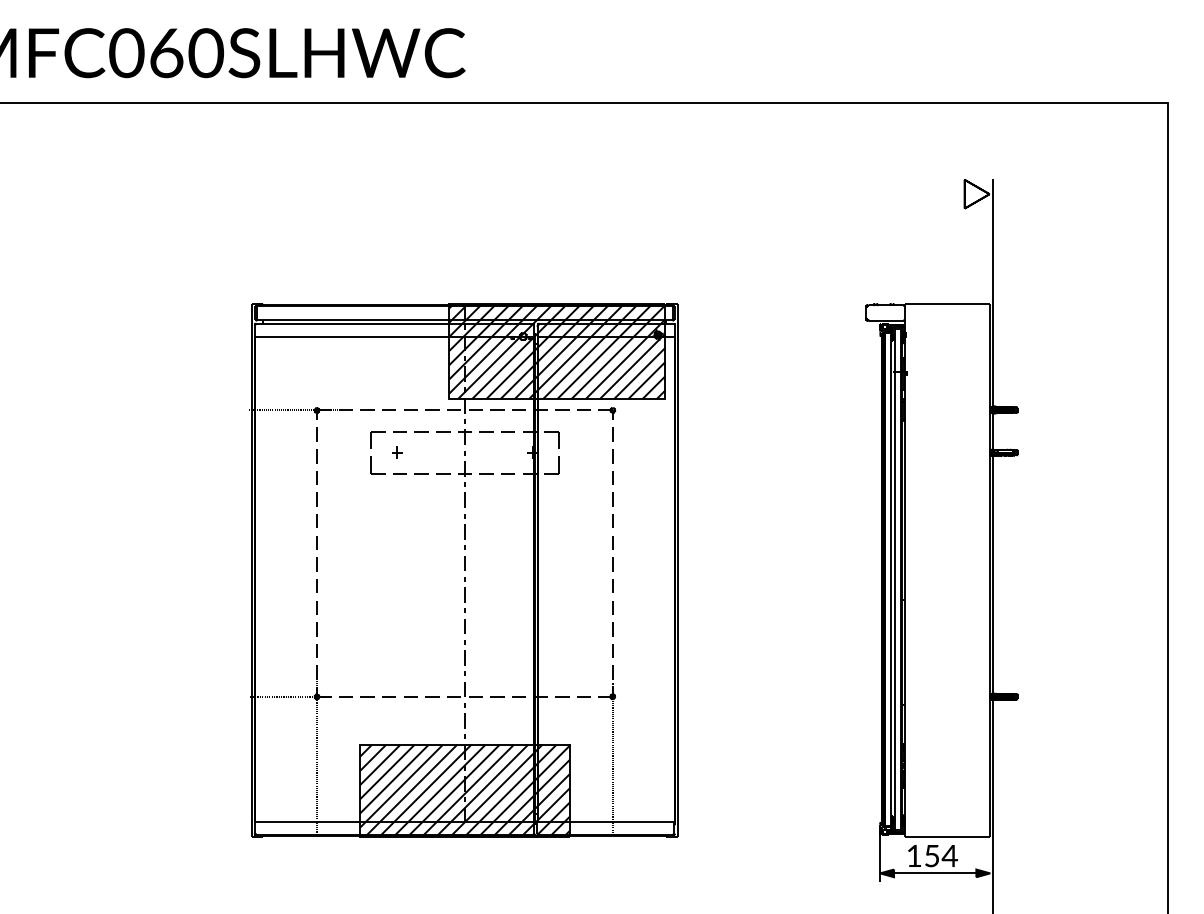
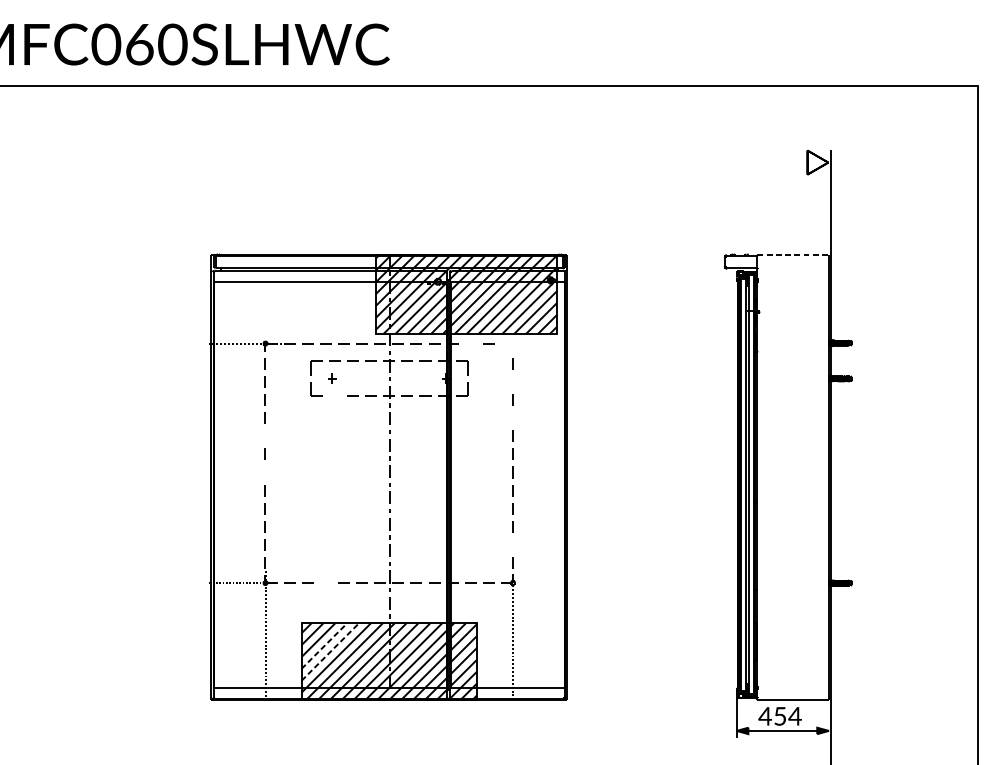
line: (947, 304) -> (793, 254), solid -> dashed
line: (562, 409) -> (470, 342), removed
part: (606, 413) -> (507, 346), removed
line: (612, 456) -> (512, 382), removed
line: (399, 473) -> (334, 396), removed
line: (612, 499) -> (512, 418), removed
line: (316, 520) -> (265, 435), removed
line: (316, 564) -> (265, 472), removed
line: (612, 650) -> (512, 544), removed
line: (388, 696) -> (325, 582), removed
line: (387, 771) -> (324, 645), solid -> dashed
line: (394, 778) -> (330, 651), solid -> dashed
text: (913, 855) -> (764, 715), 154 -> 454

